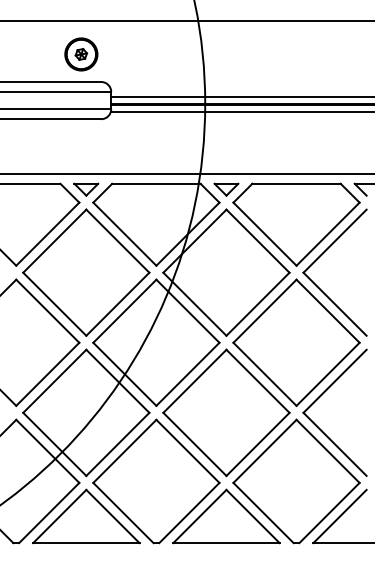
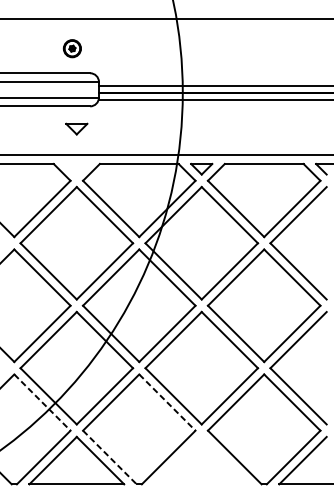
part: (81, 54) -> (72, 48), size x0.6
part: (86, 189) -> (76, 128), moved
line: (47, 451) -> (42, 402), solid -> dashed
line: (187, 451) -> (167, 402), solid -> dashed
line: (123, 513) -> (109, 457), solid -> dashed
part: (226, 516) -> (201, 460), removed

